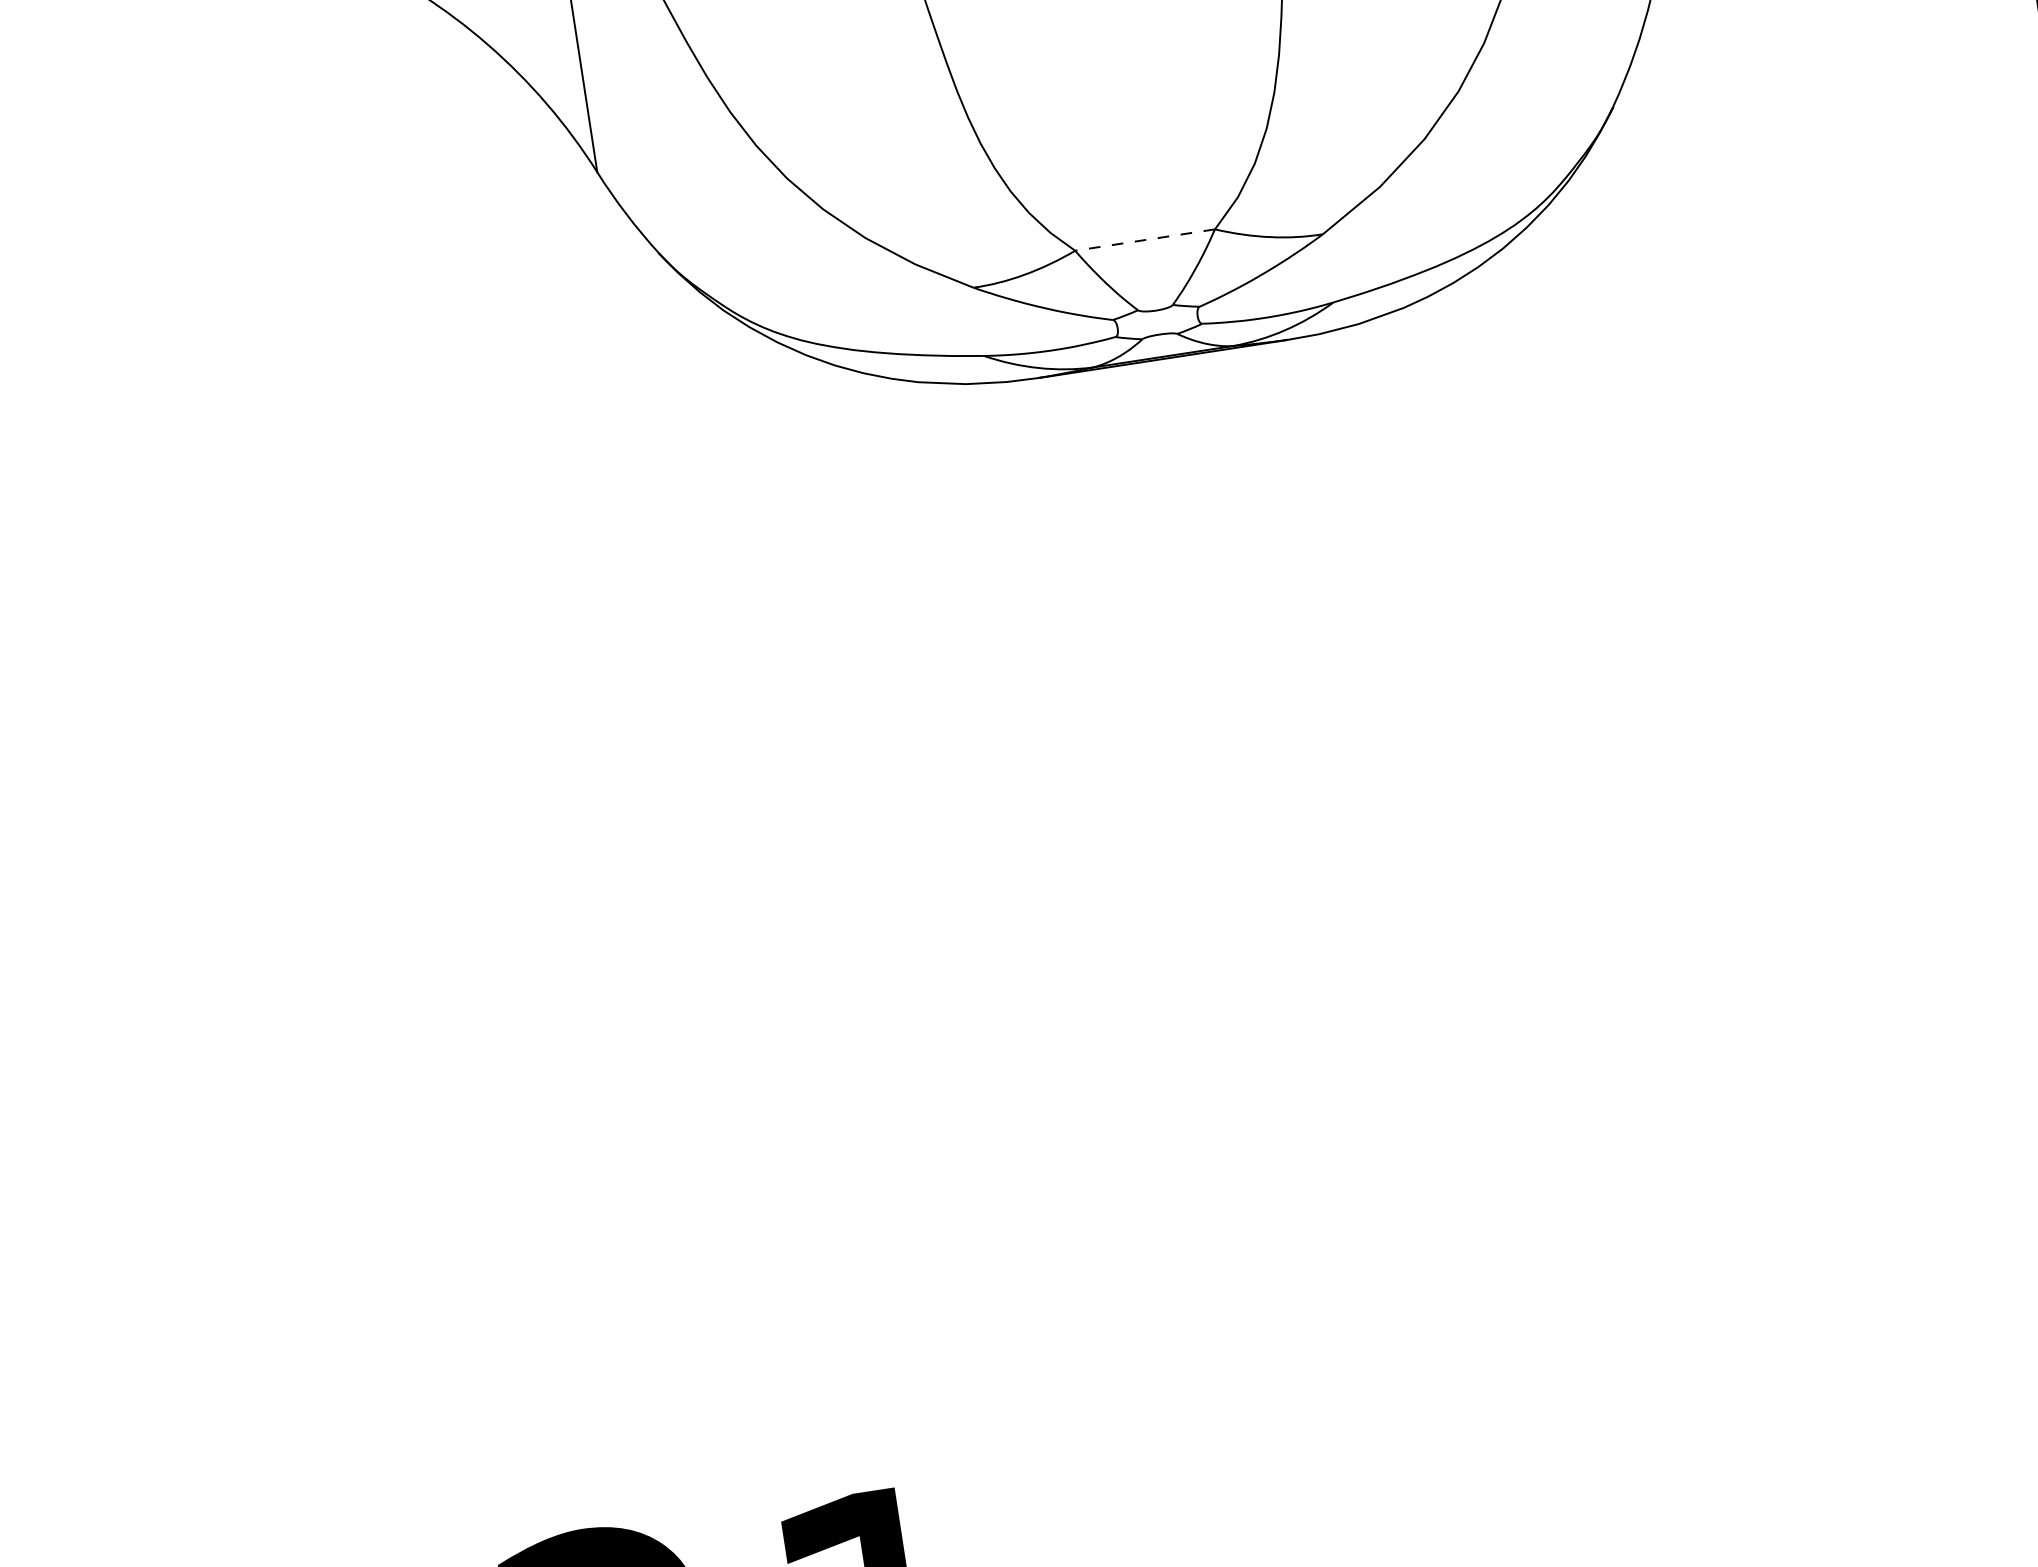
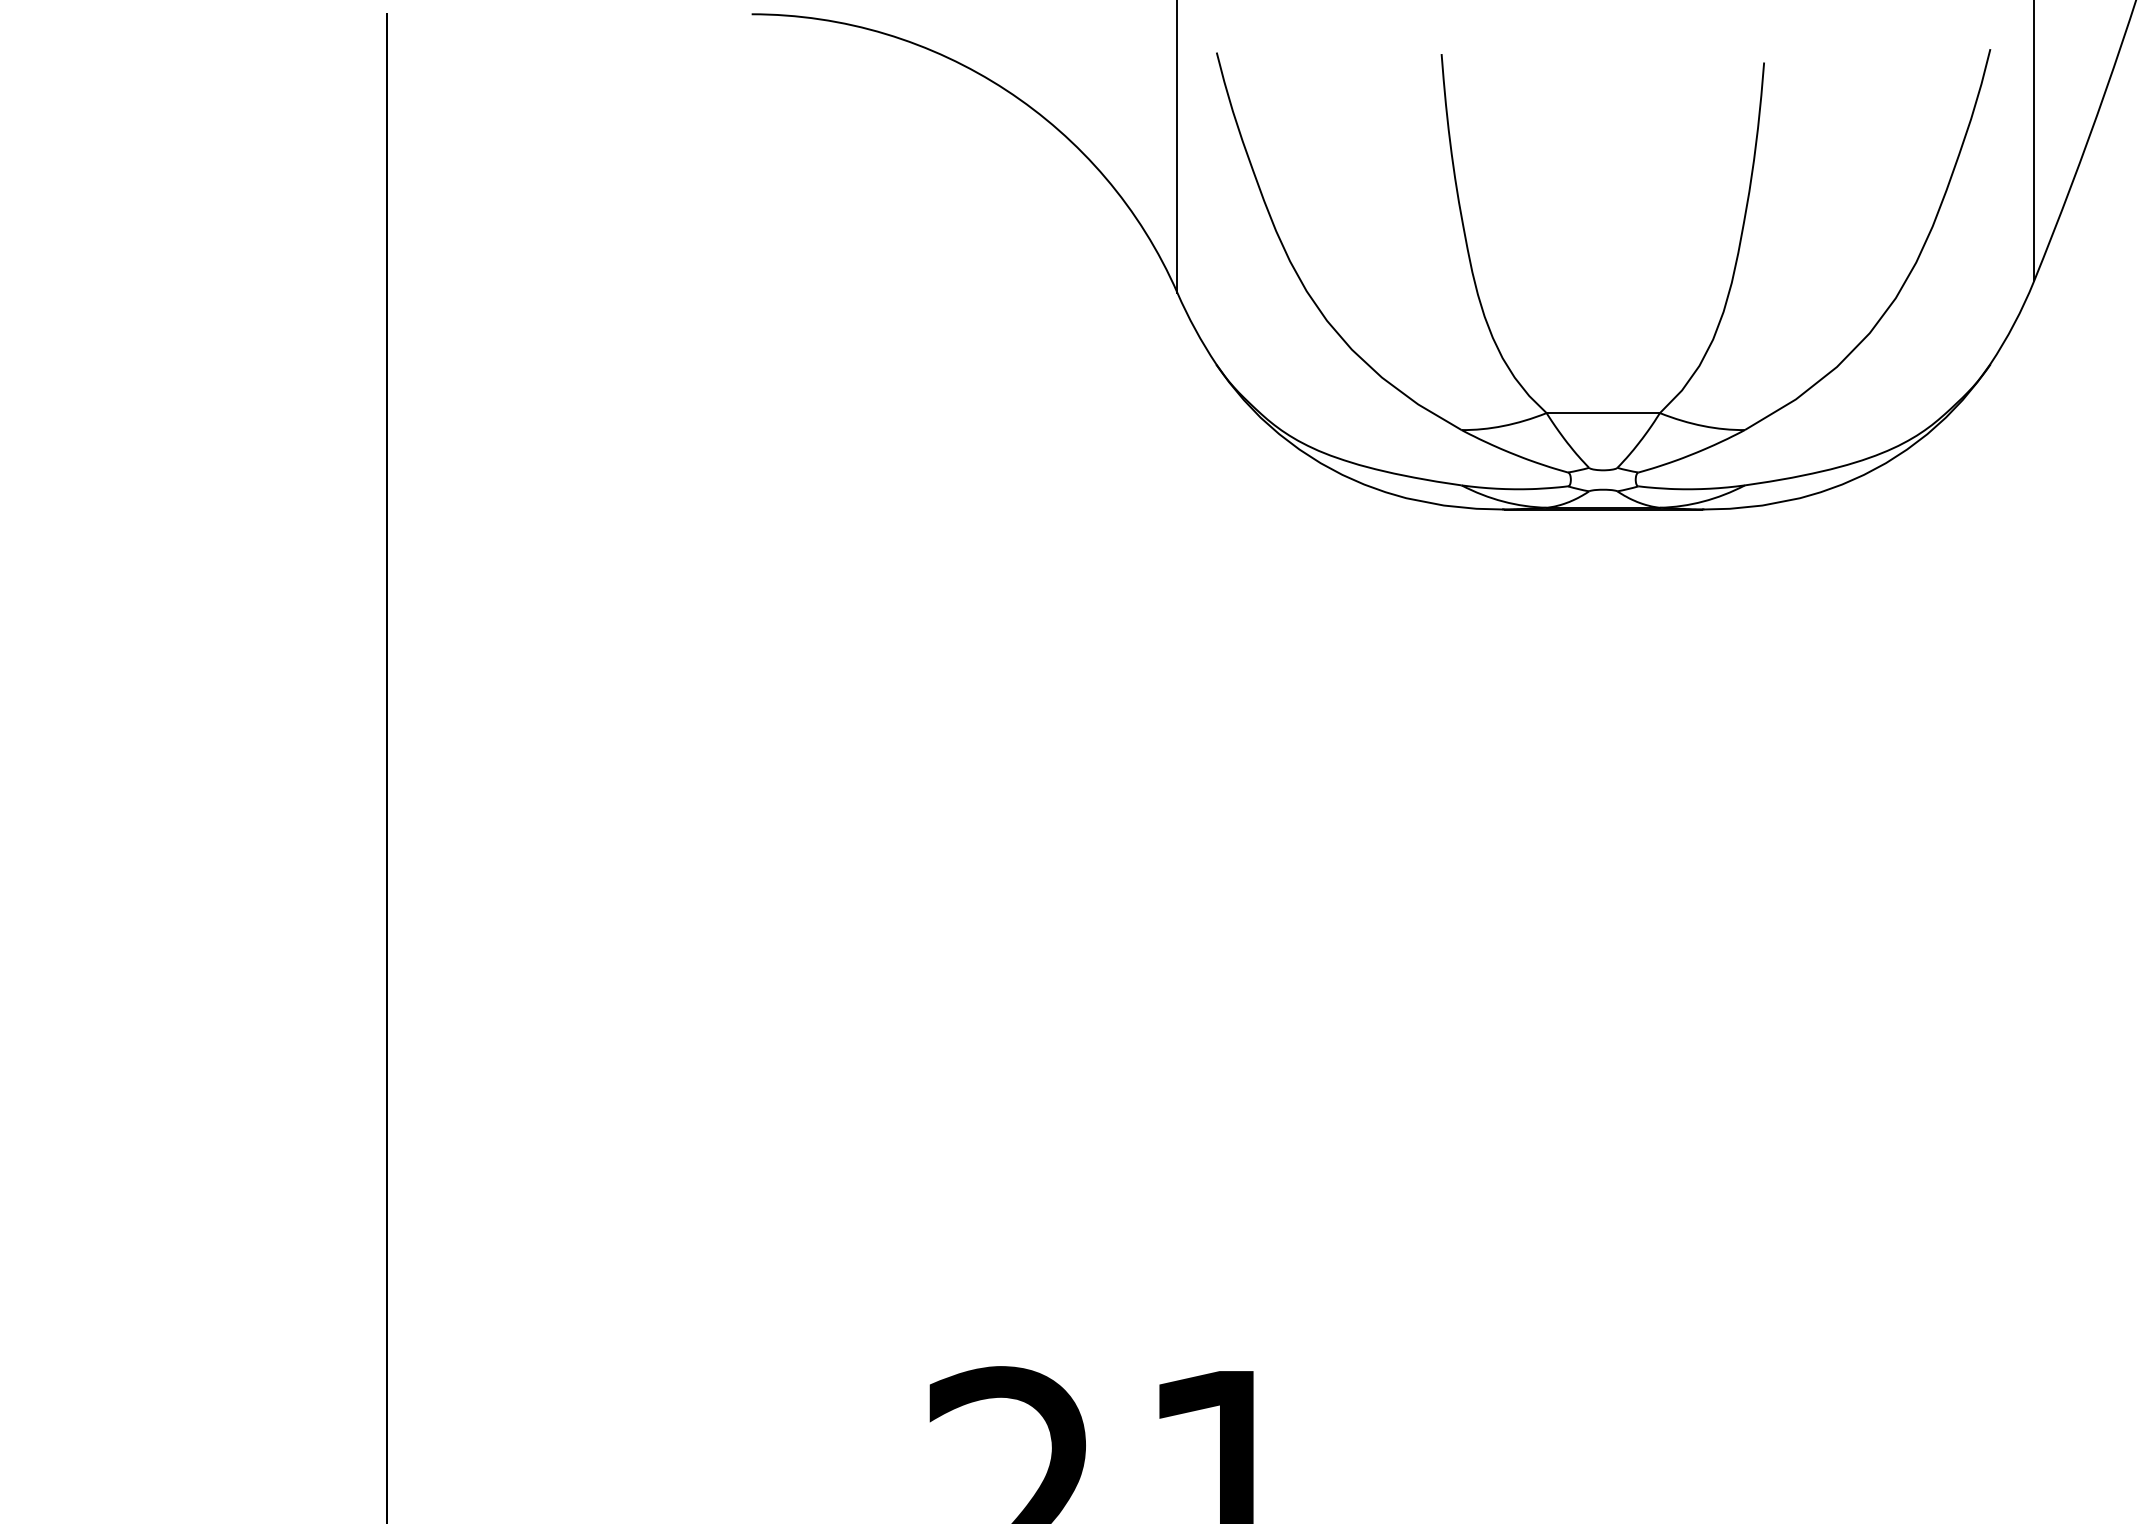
line: (1145, 240) -> (1603, 413), dashed -> solid

